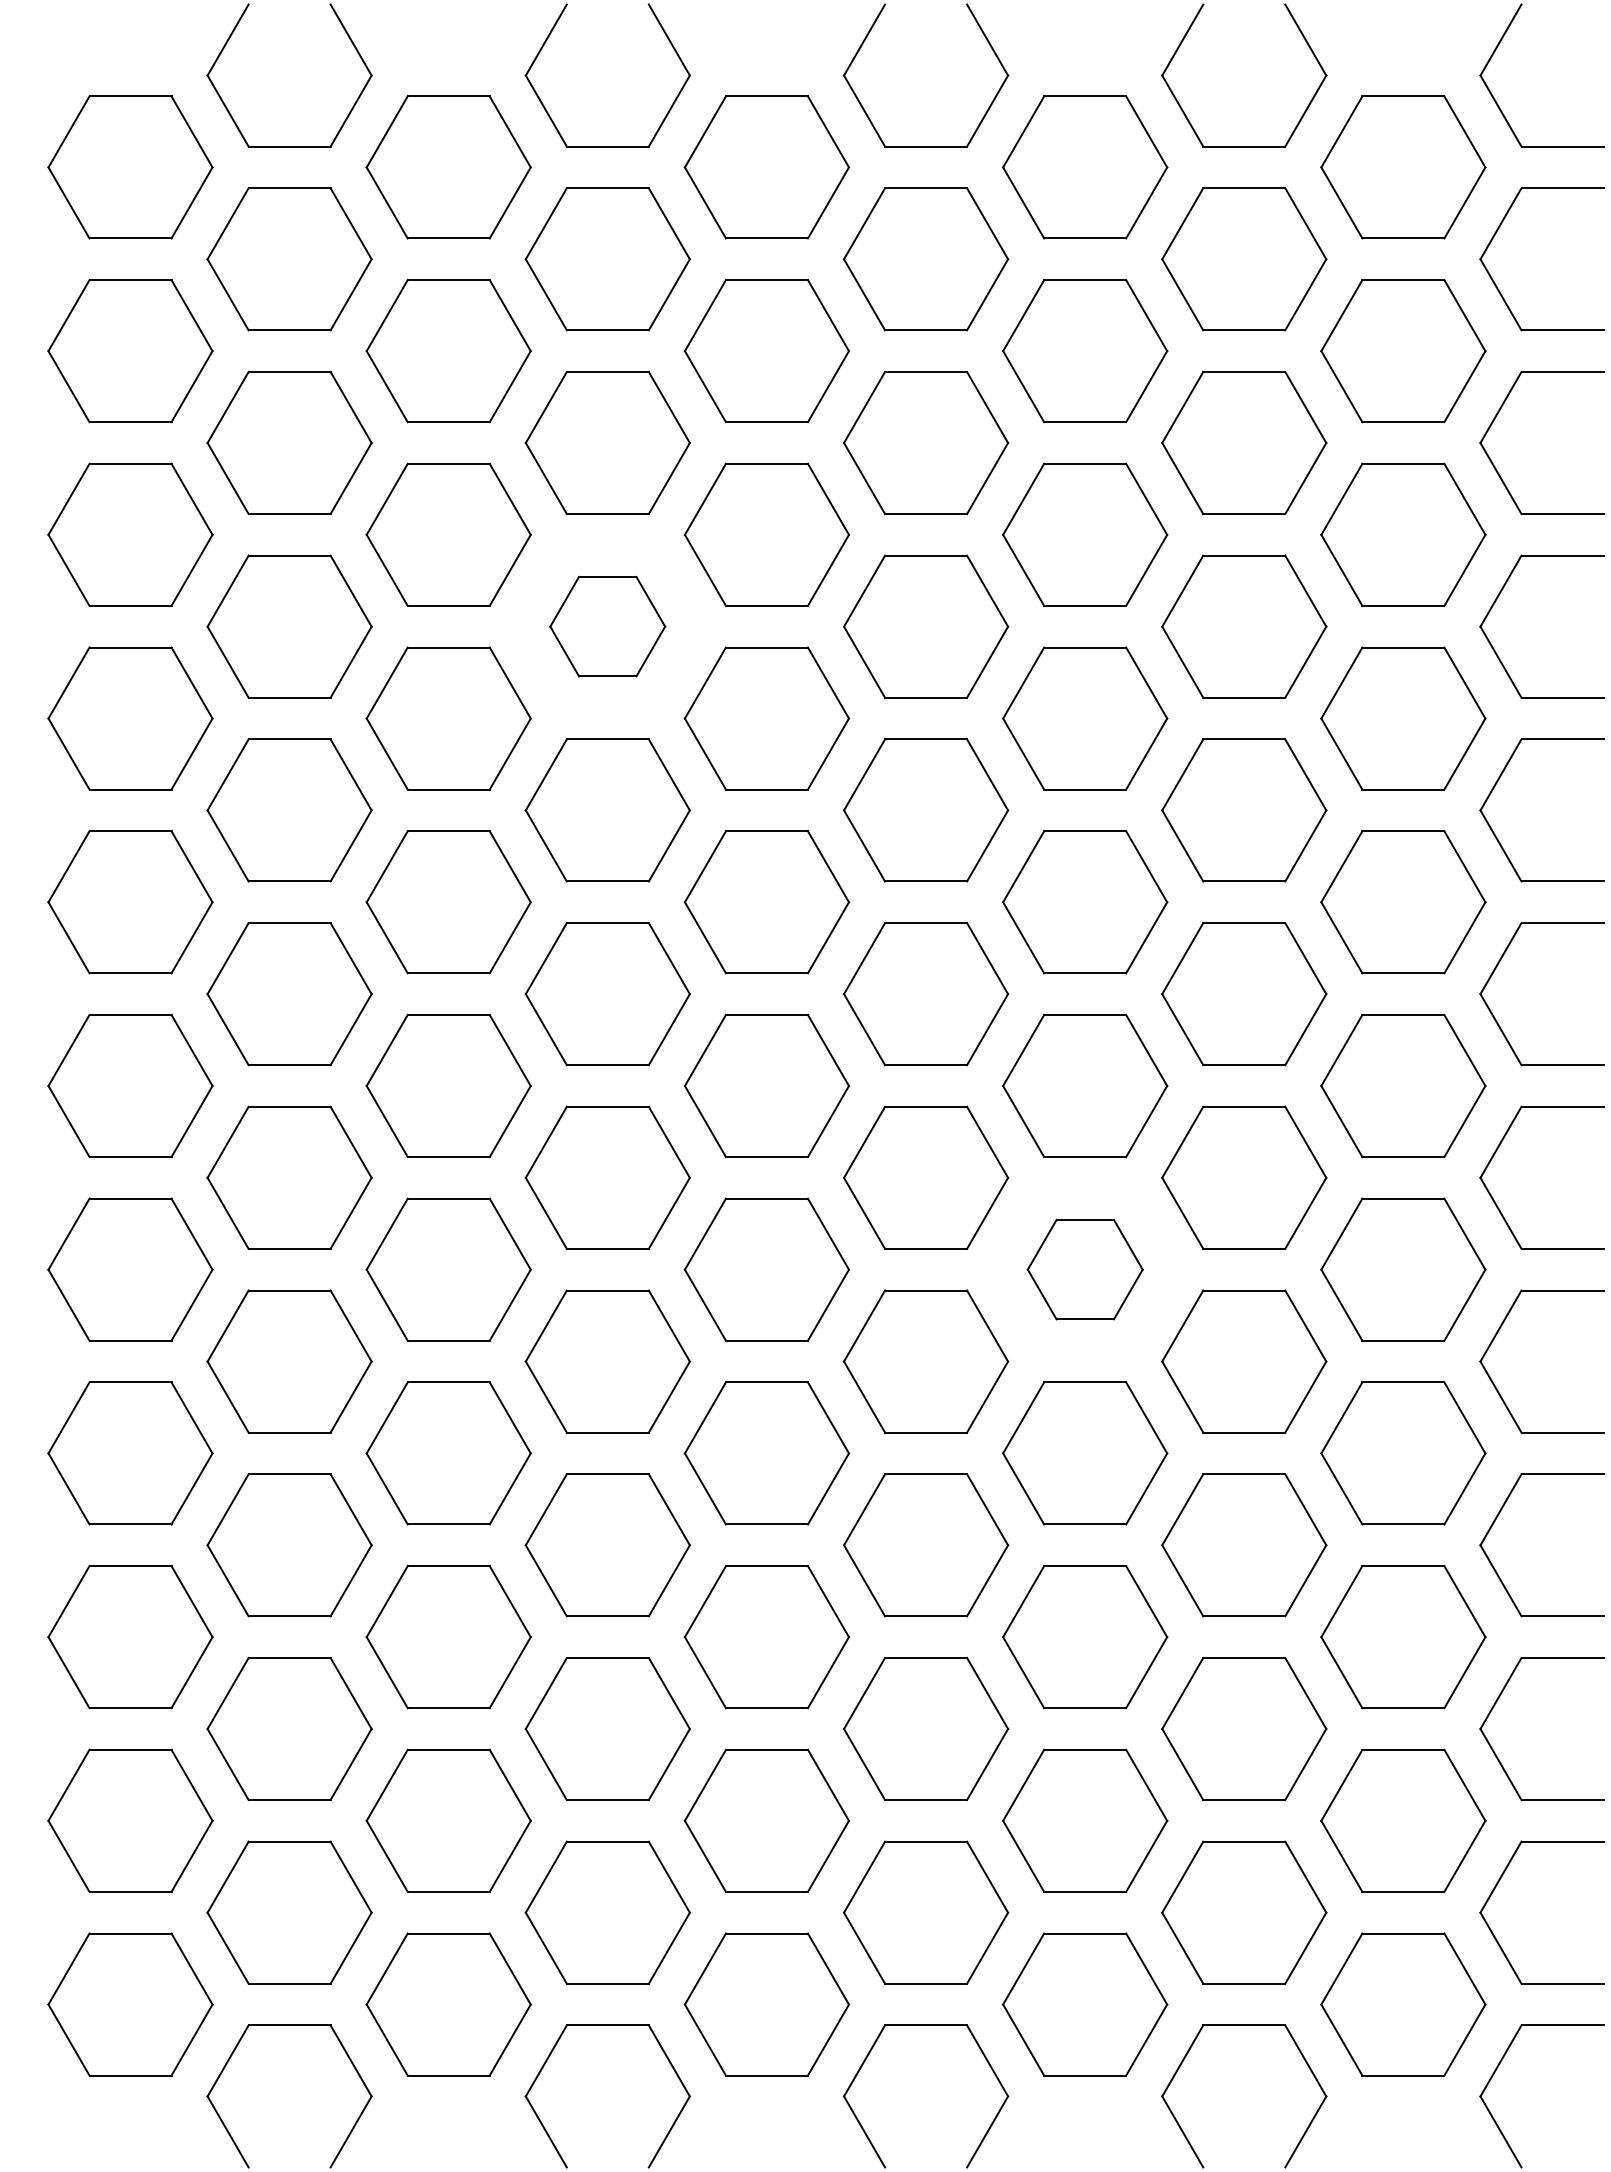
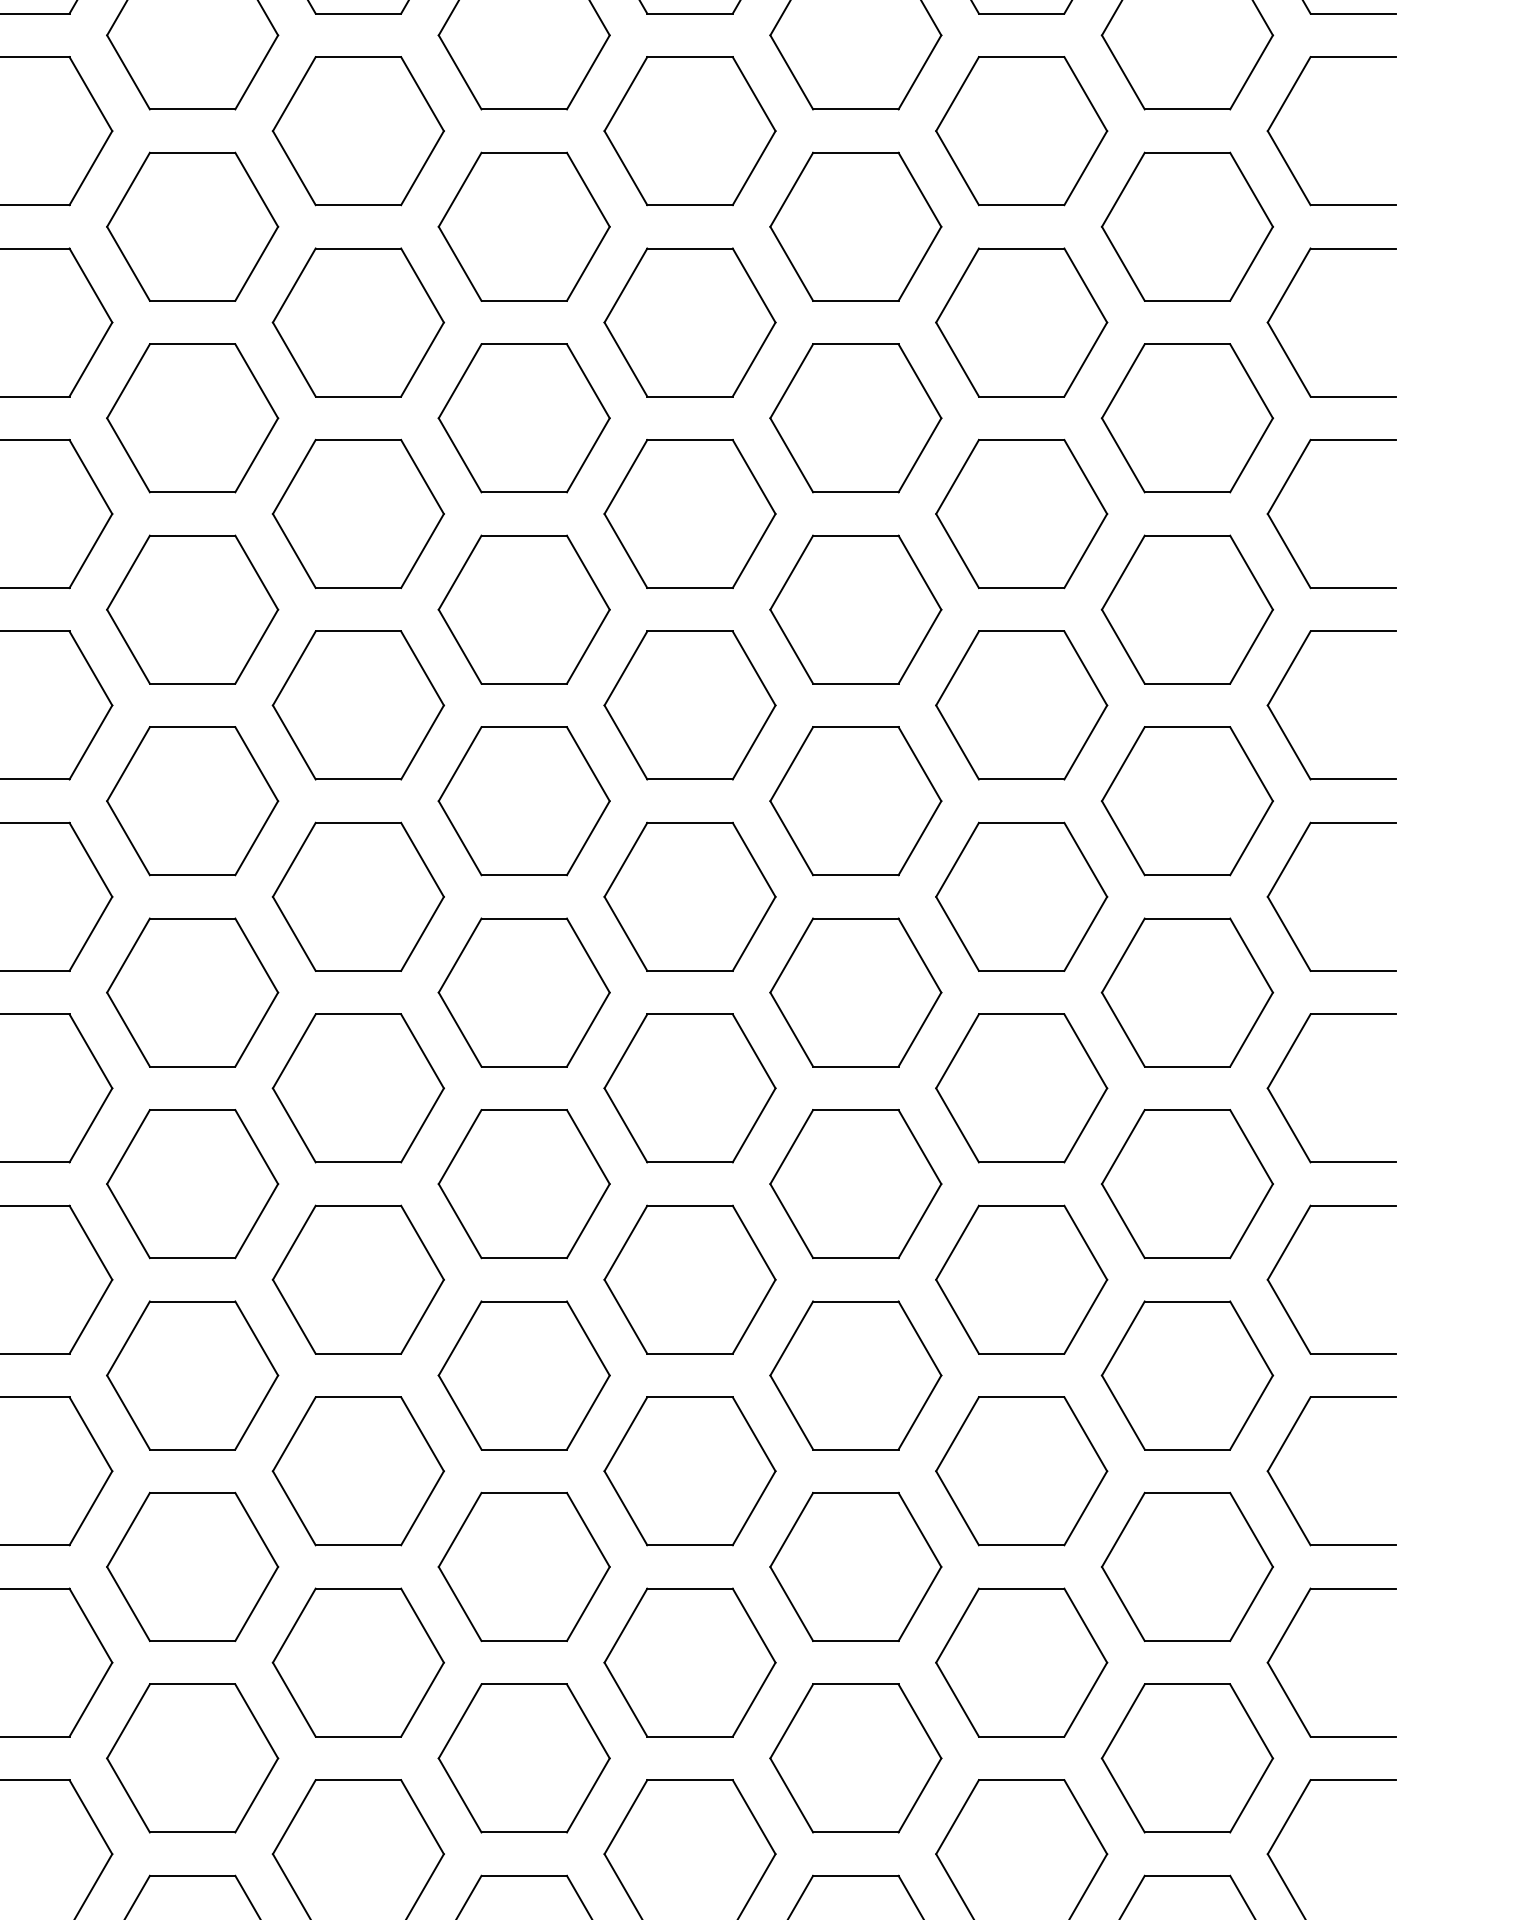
part: (607, 626) -> (358, 513), size x1.43
part: (1085, 1269) -> (856, 1183), size x1.43

